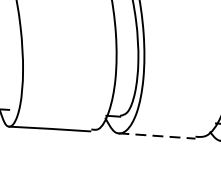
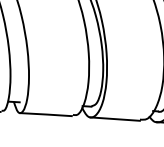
line: (157, 136) -> (115, 119), dashed -> solid

